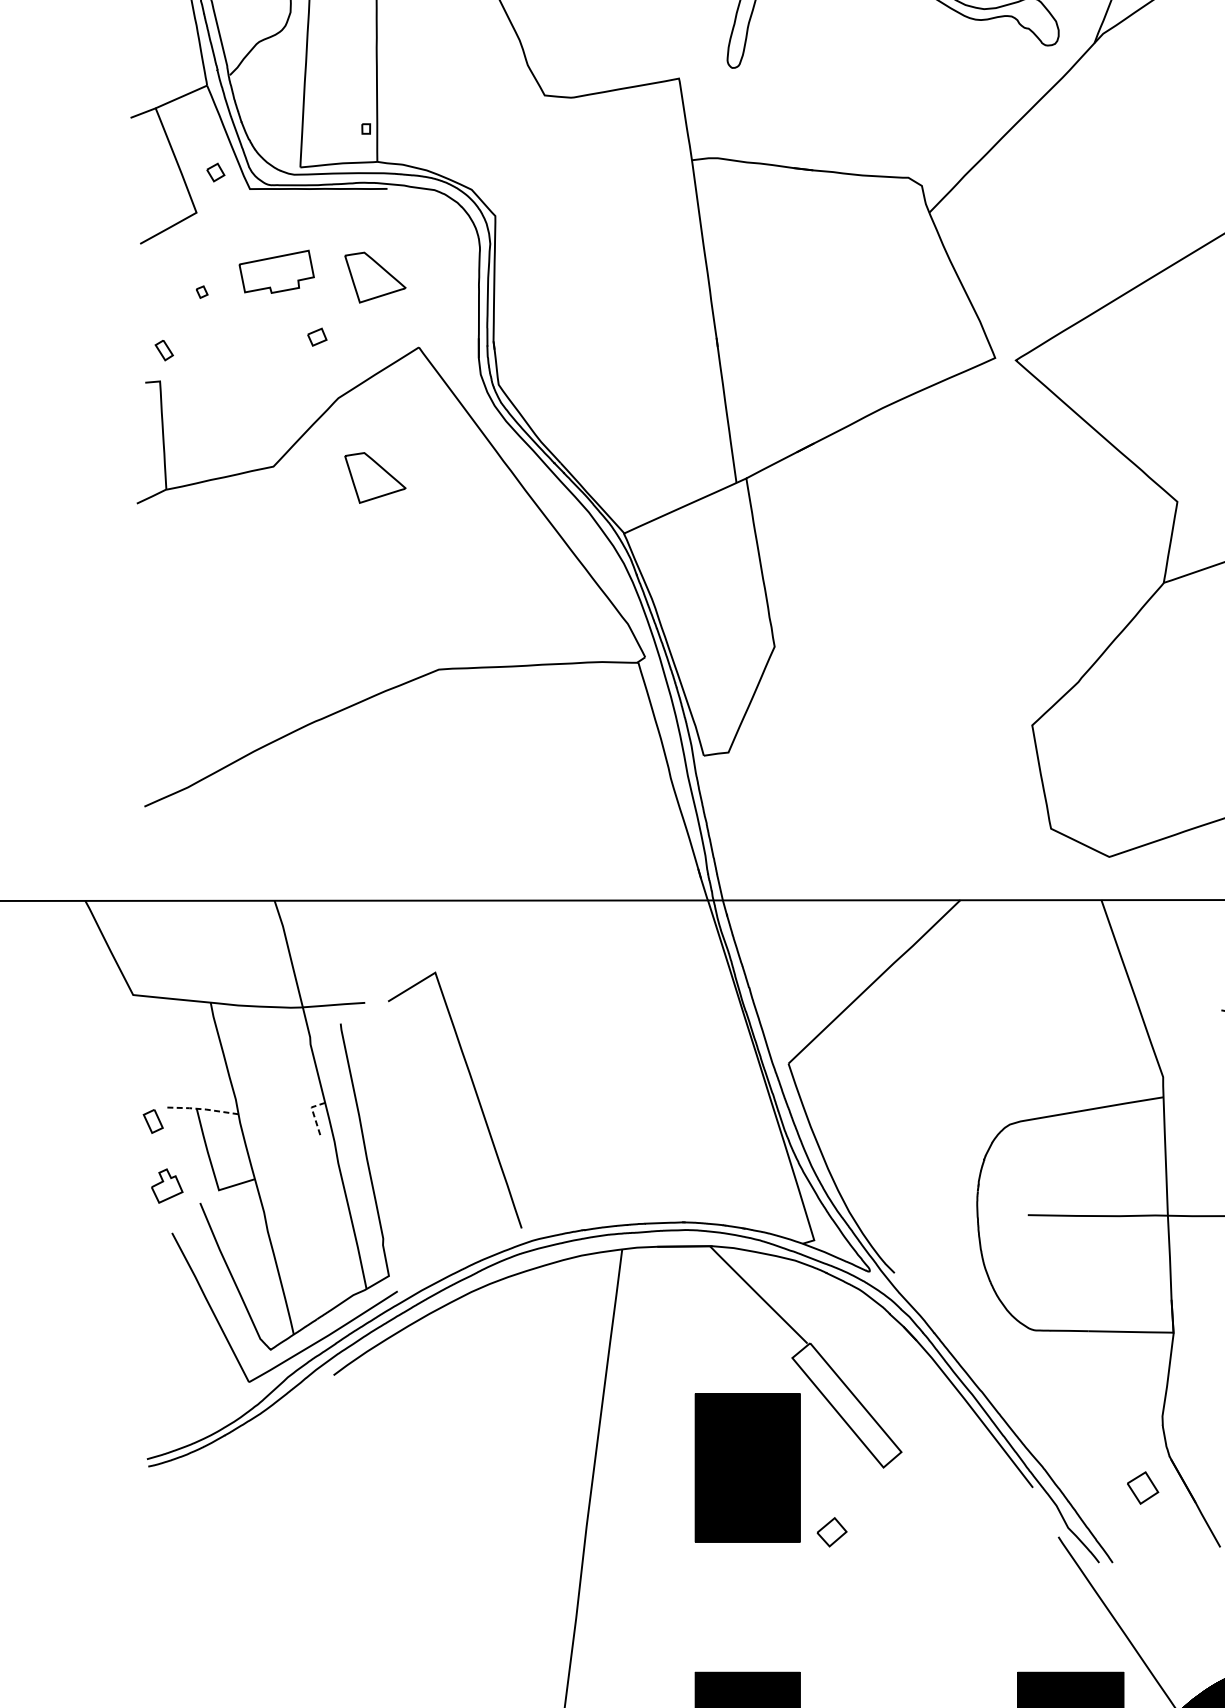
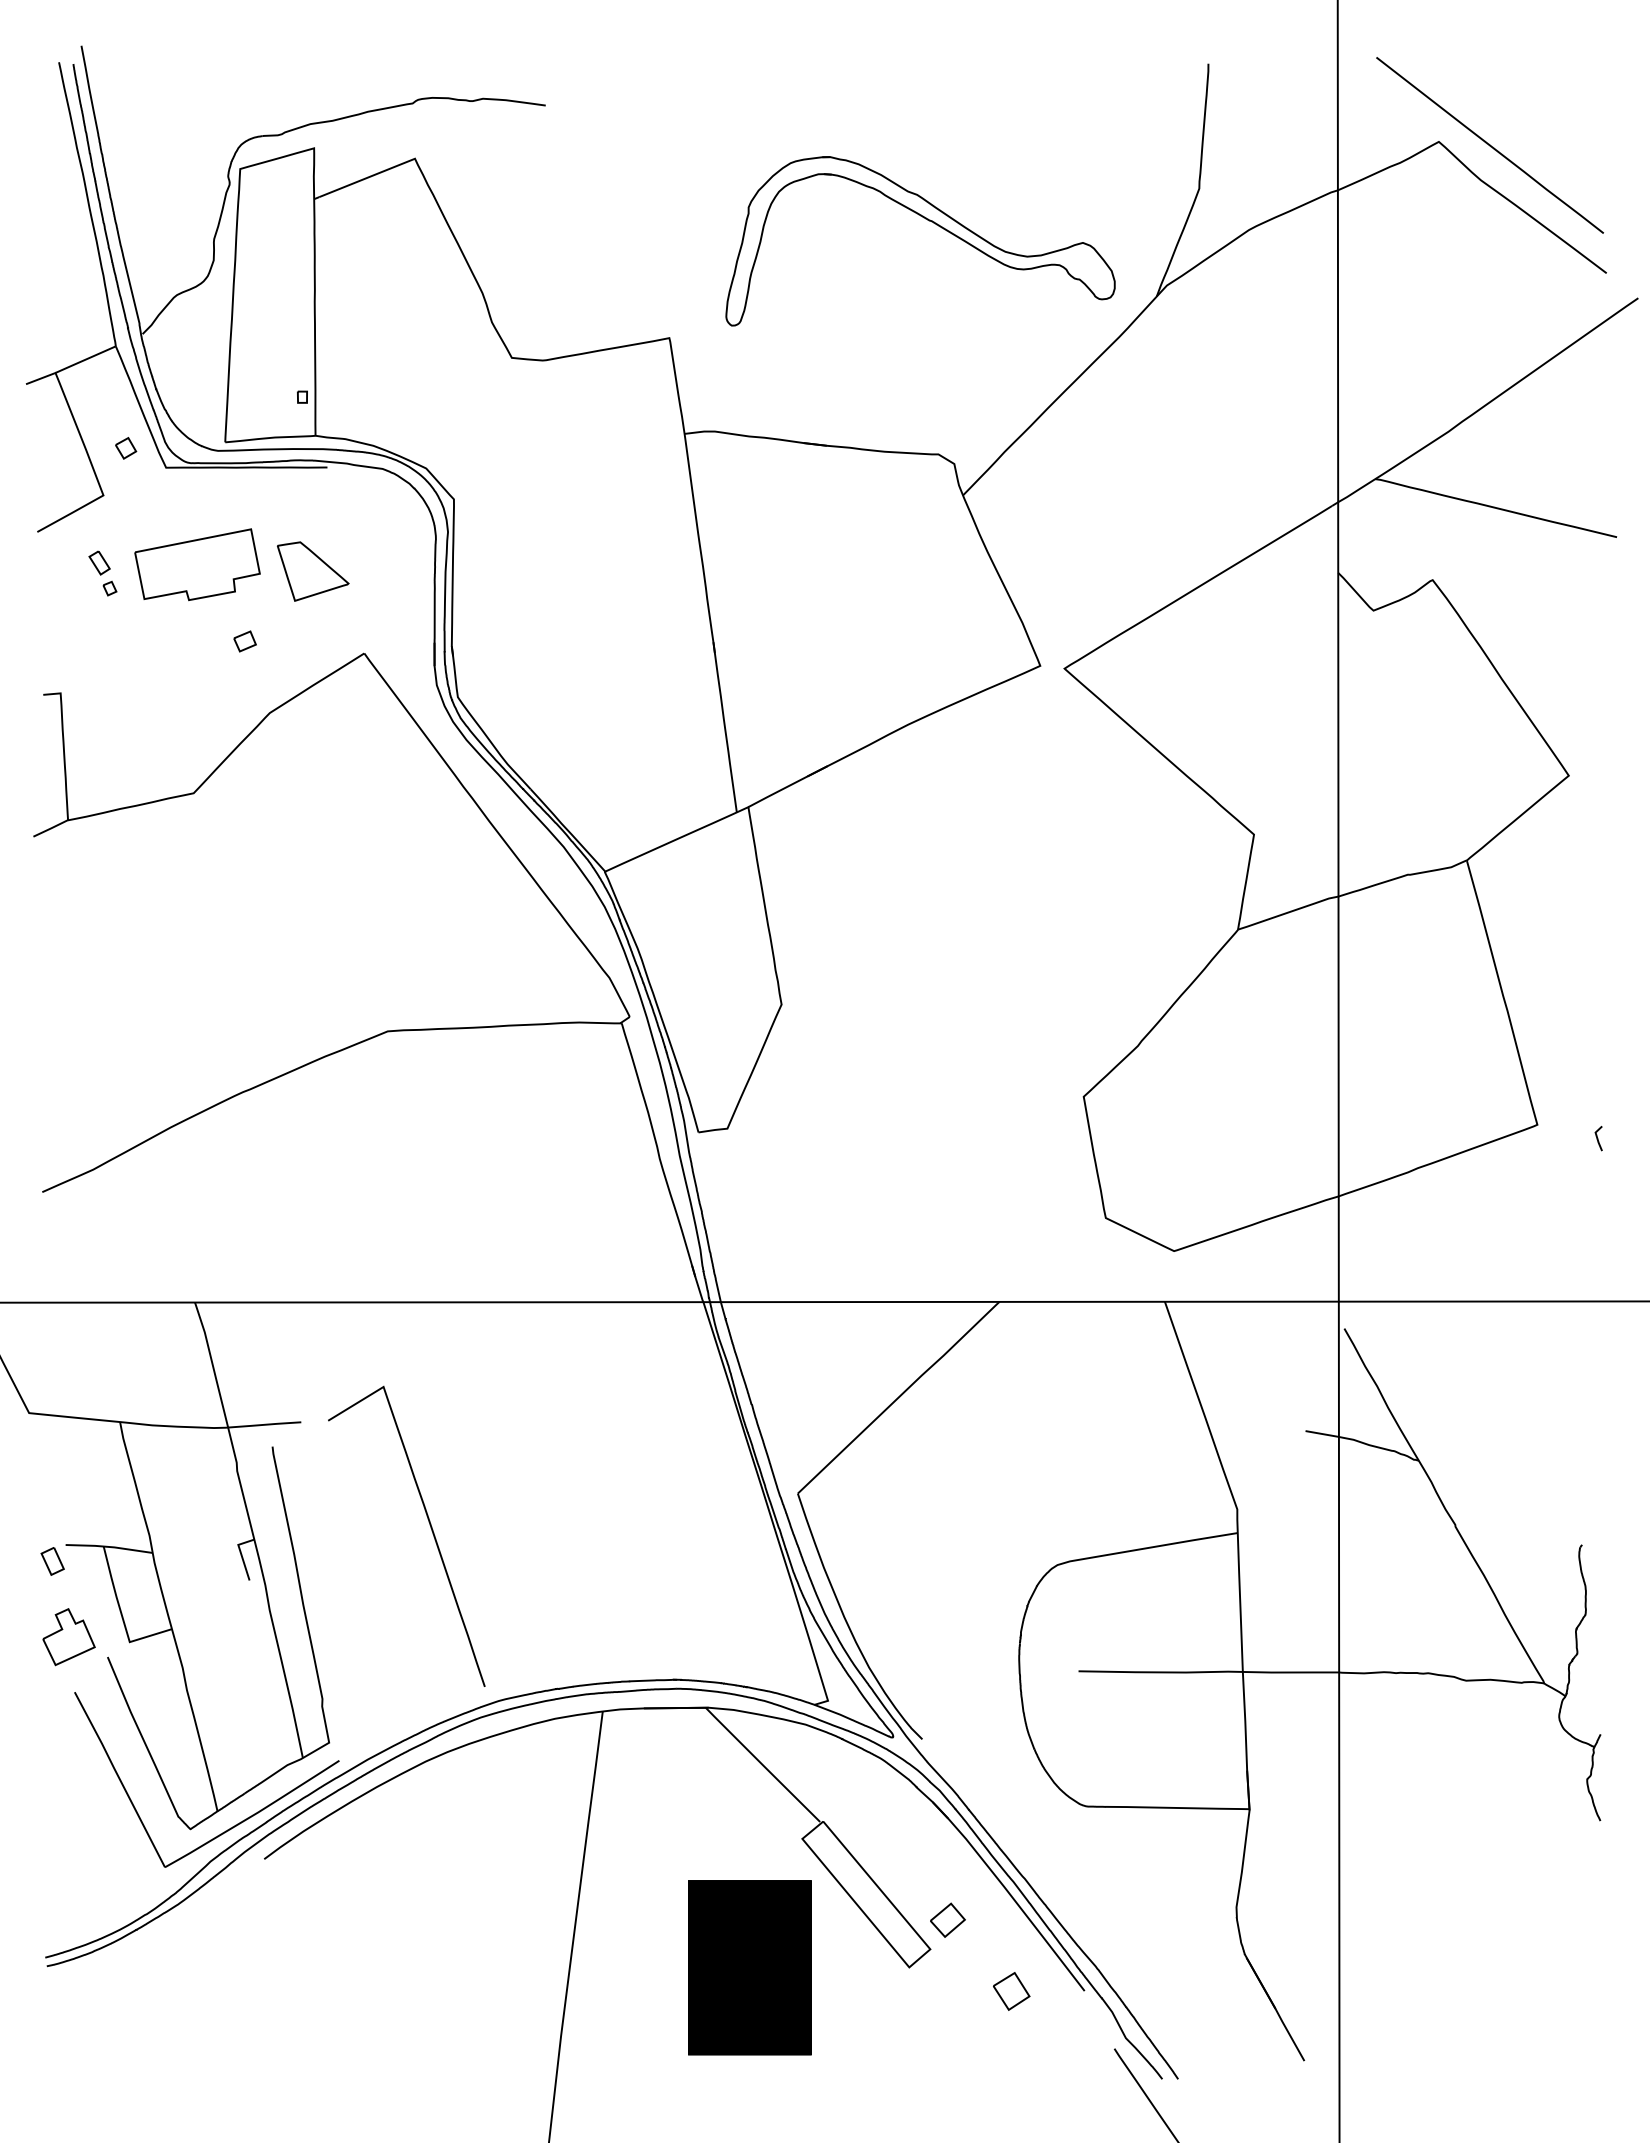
part: (276, 271) -> (197, 564), size x1.43
part: (164, 350) -> (99, 562), moved
curve: (383, 470) -> (322, 797), removed
line: (200, 1108) -> (108, 1546), dashed -> solid
line: (314, 1115) -> (241, 1554), dashed -> solid
part: (166, 1186) -> (68, 1637), size x1.43
part: (1142, 1488) -> (1011, 1991), moved
part: (831, 1531) -> (947, 1919), moved

